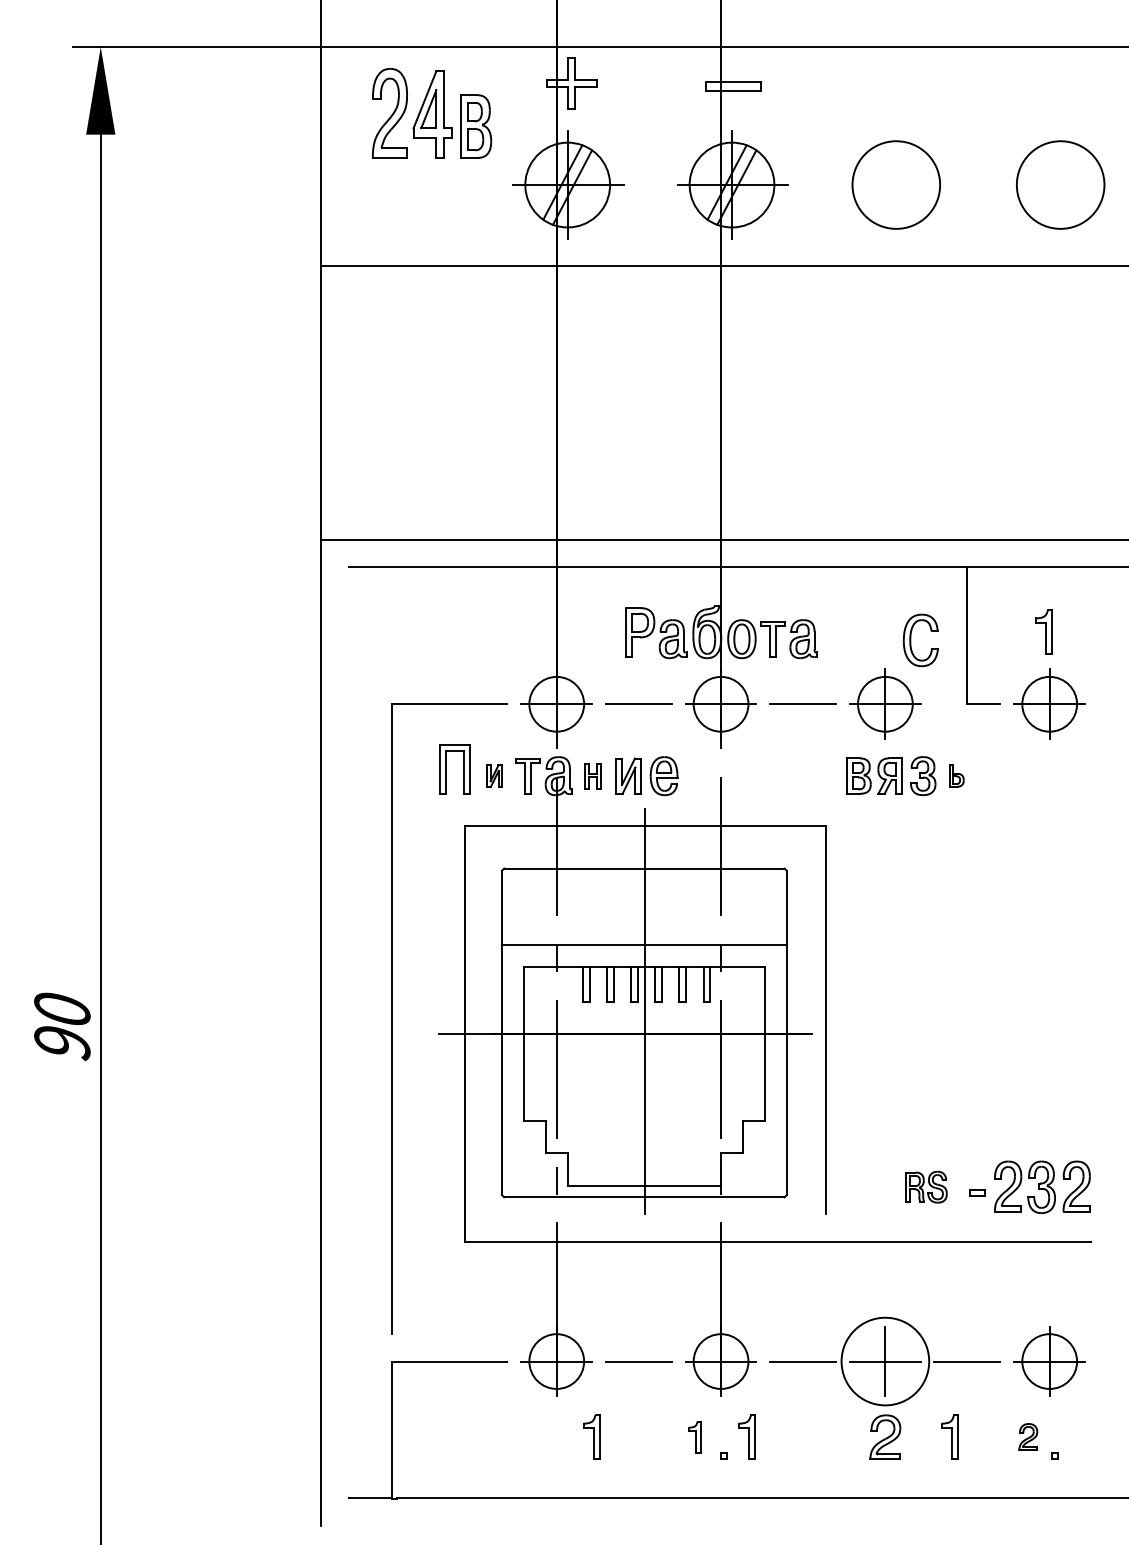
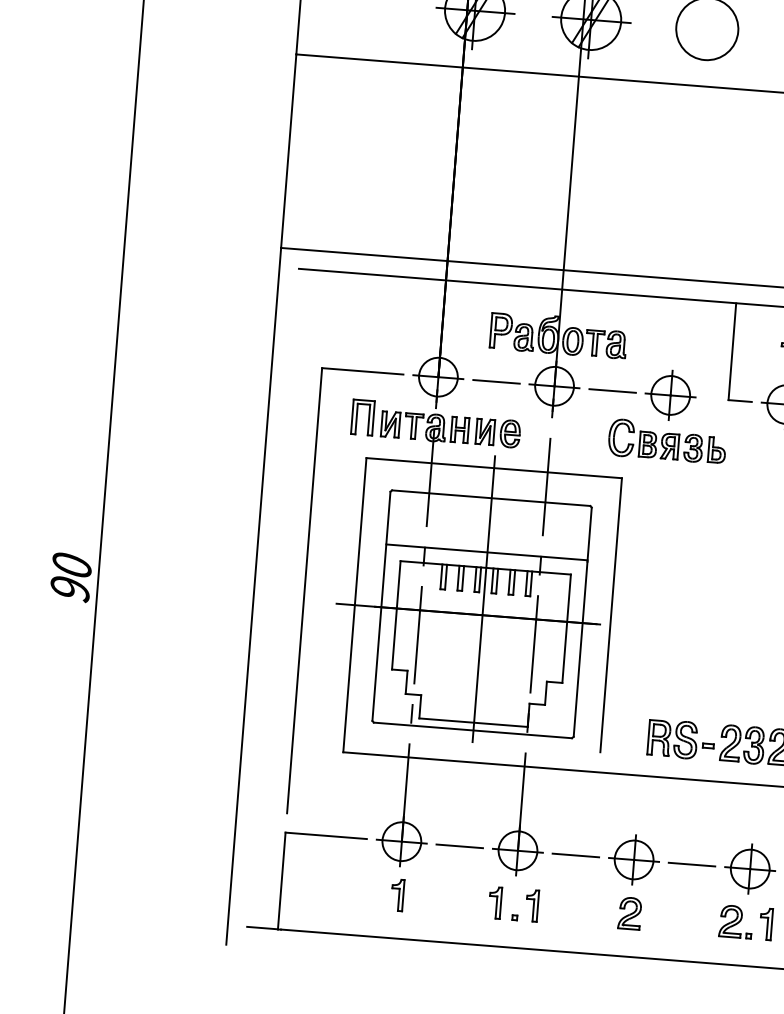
part: (911, 640) -> (614, 437), moved
part: (494, 775) -> (390, 424), size x1.67
part: (956, 775) -> (716, 449), size x1.67
part: (592, 776) -> (459, 430), size x1.43
part: (926, 1186) -> (672, 738), size x1.67
circle: (885, 1361) -> (634, 859), size x0.62
part: (591, 1436) -> (397, 894), moved
part: (694, 1436) -> (495, 902), size x1.43
part: (949, 1436) -> (765, 923), moved
part: (1028, 1436) -> (731, 920), size x1.67

